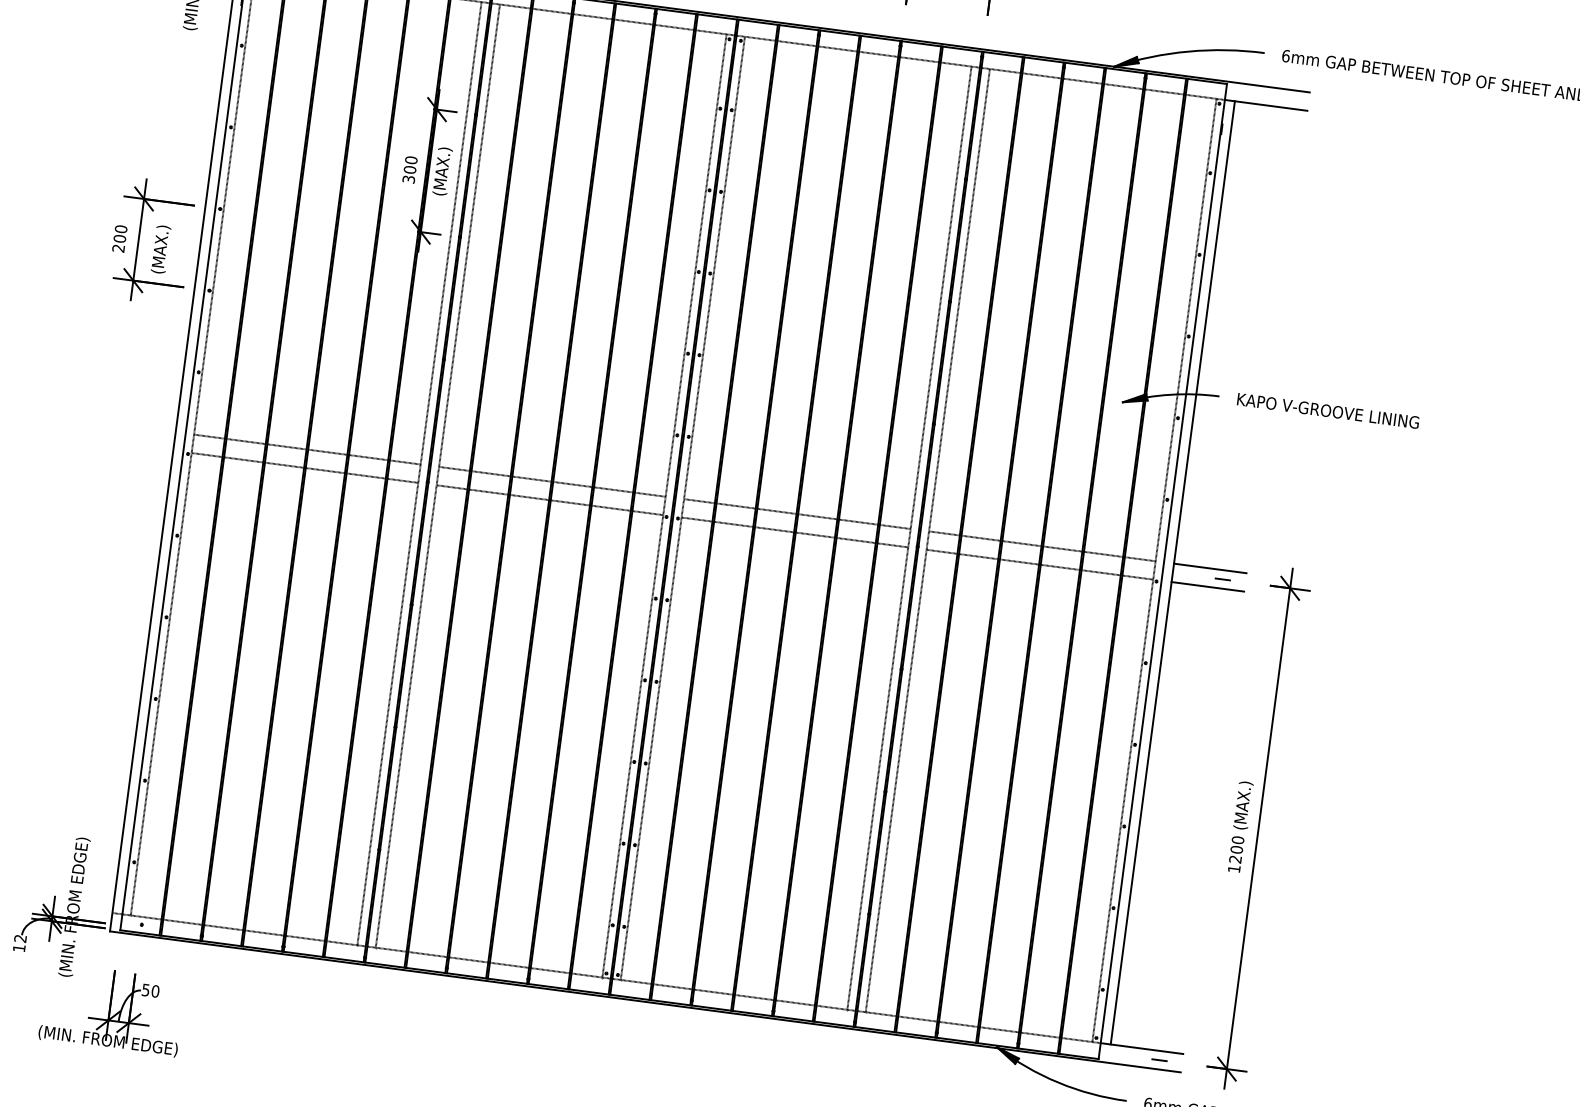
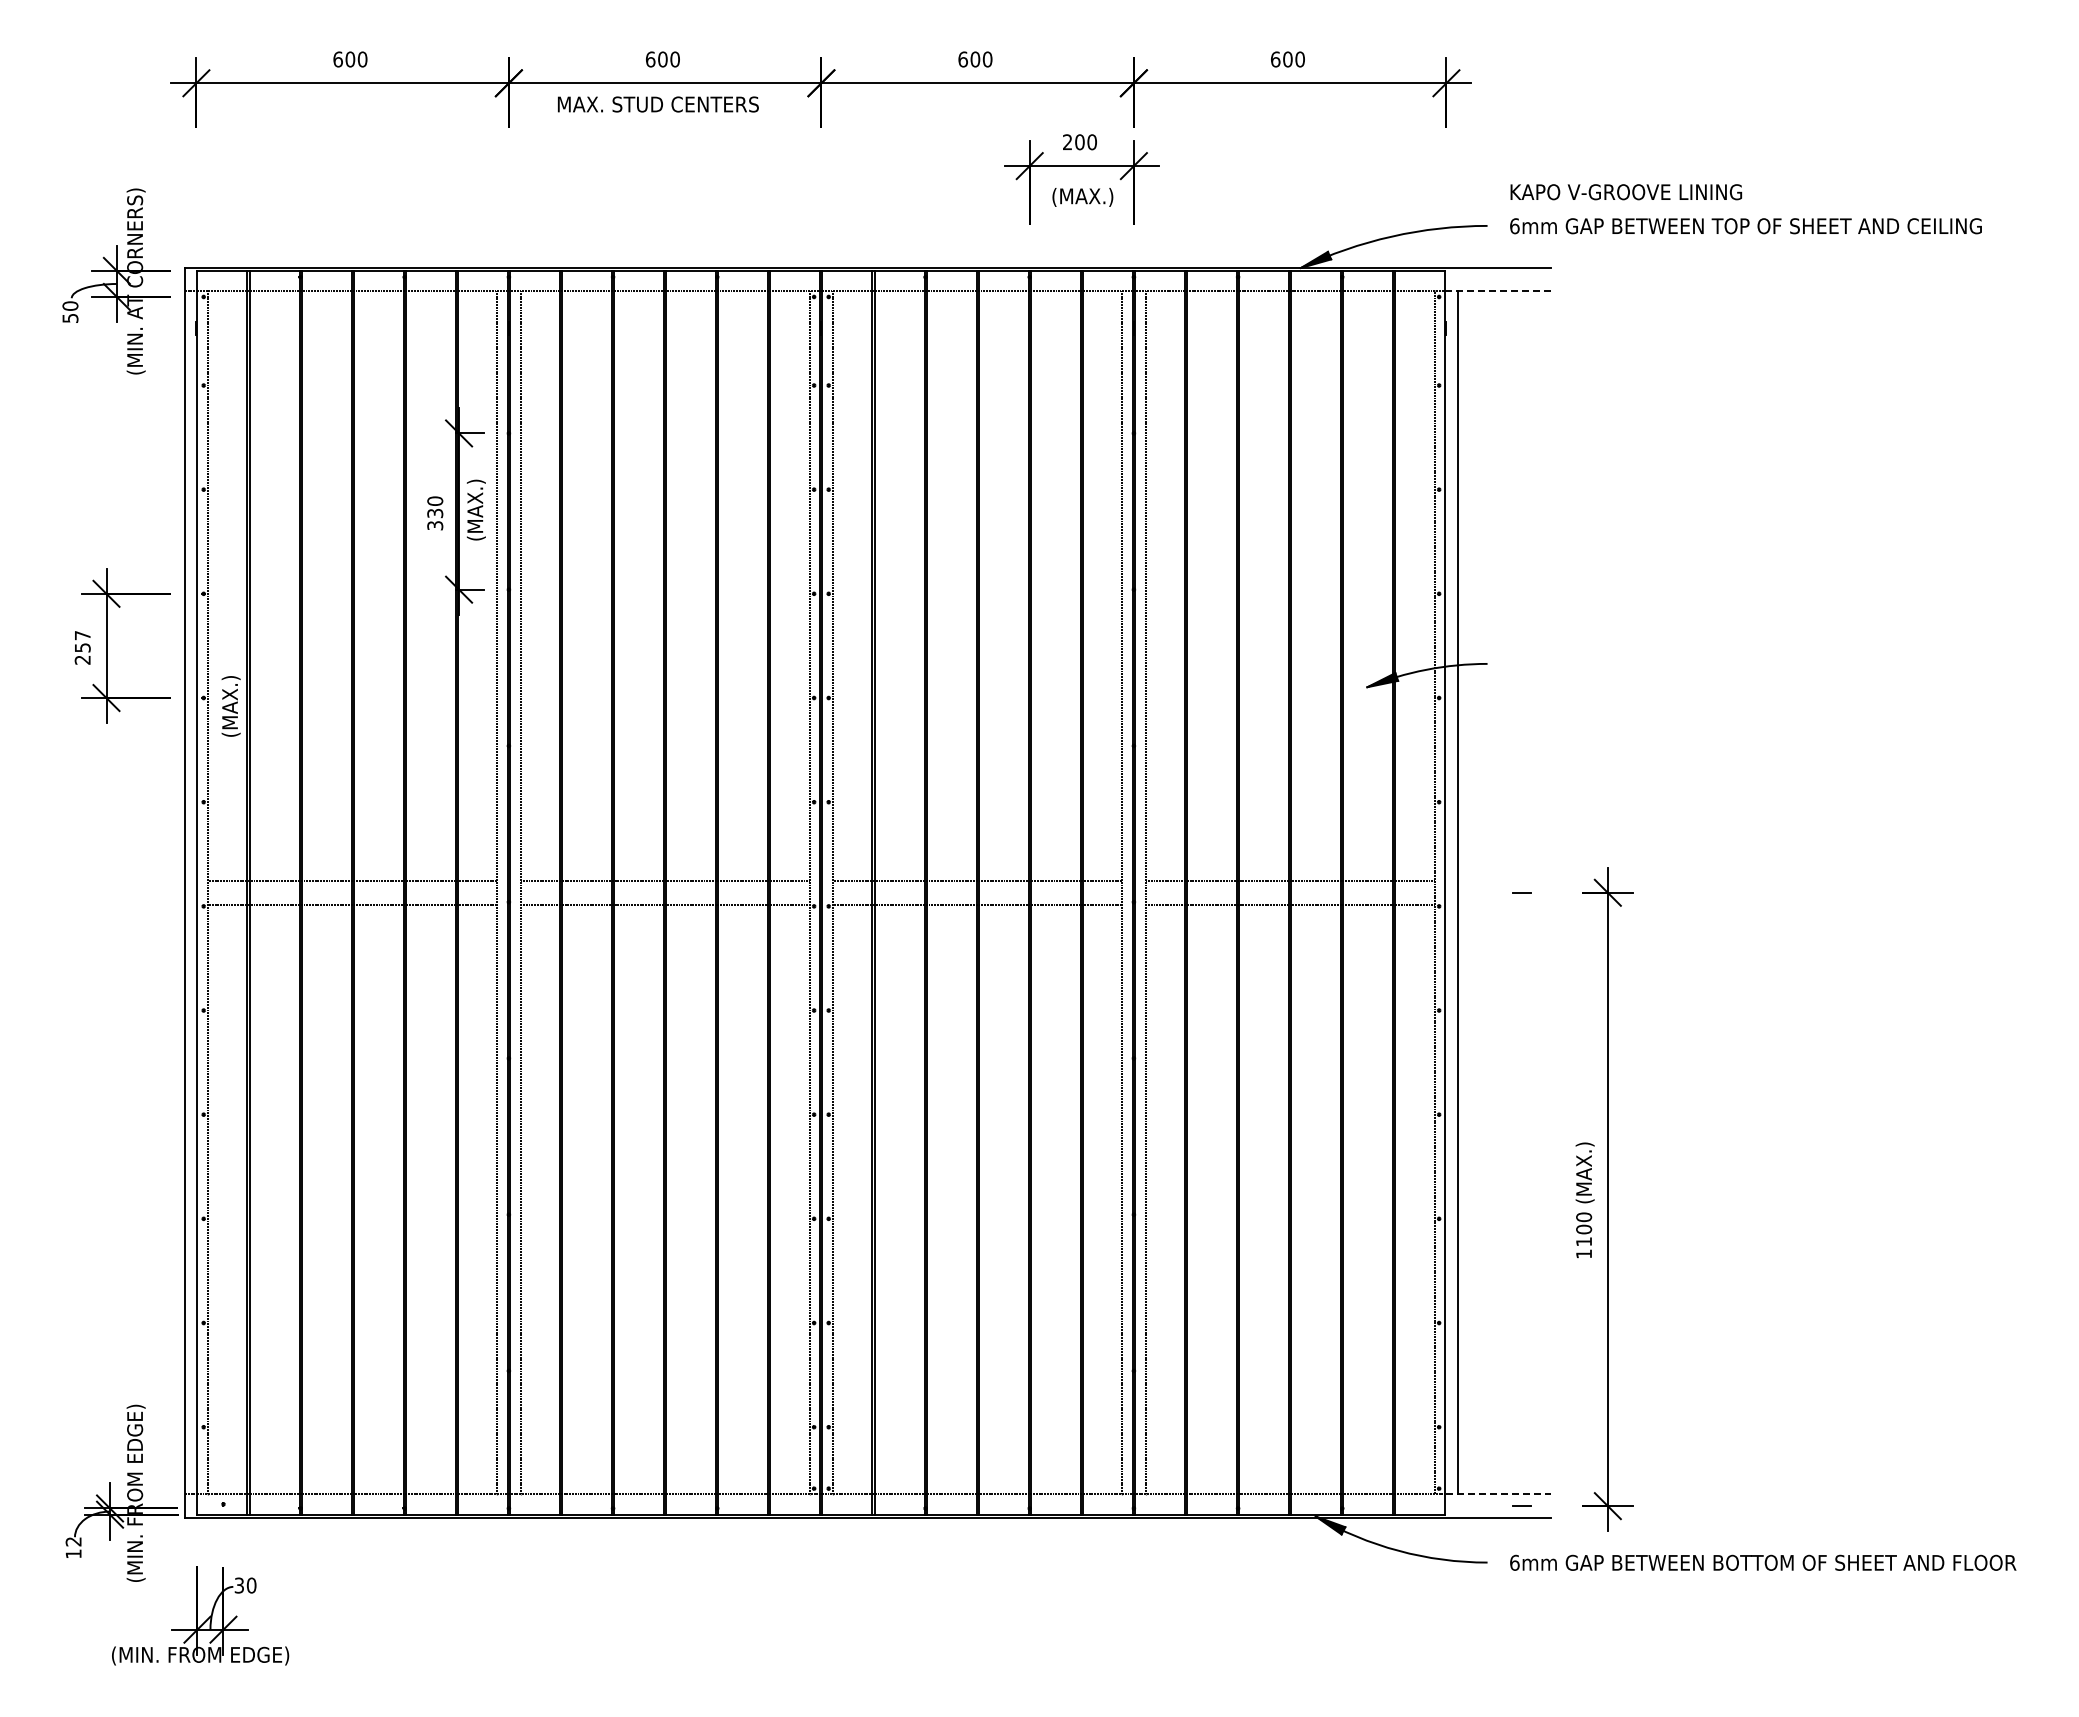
line: (1265, 105) -> (1497, 291), solid -> dashed
text: (410, 169) -> (435, 513), 300 -> 330
text: (120, 233) -> (82, 641), 200 -> 257
text: (160, 249) -> (230, 706), moved
text: (1328, 411) -> (1626, 192), moved
line: (1210, 568) -> (1504, 881), removed
line: (1207, 586) -> (1504, 904), removed
text: (1235, 859) -> (1583, 1241), 1200 -> 1100
text: (146, 989) -> (239, 1584), 50 -> 30
line: (1142, 1048) -> (1498, 1494), solid -> dashed

